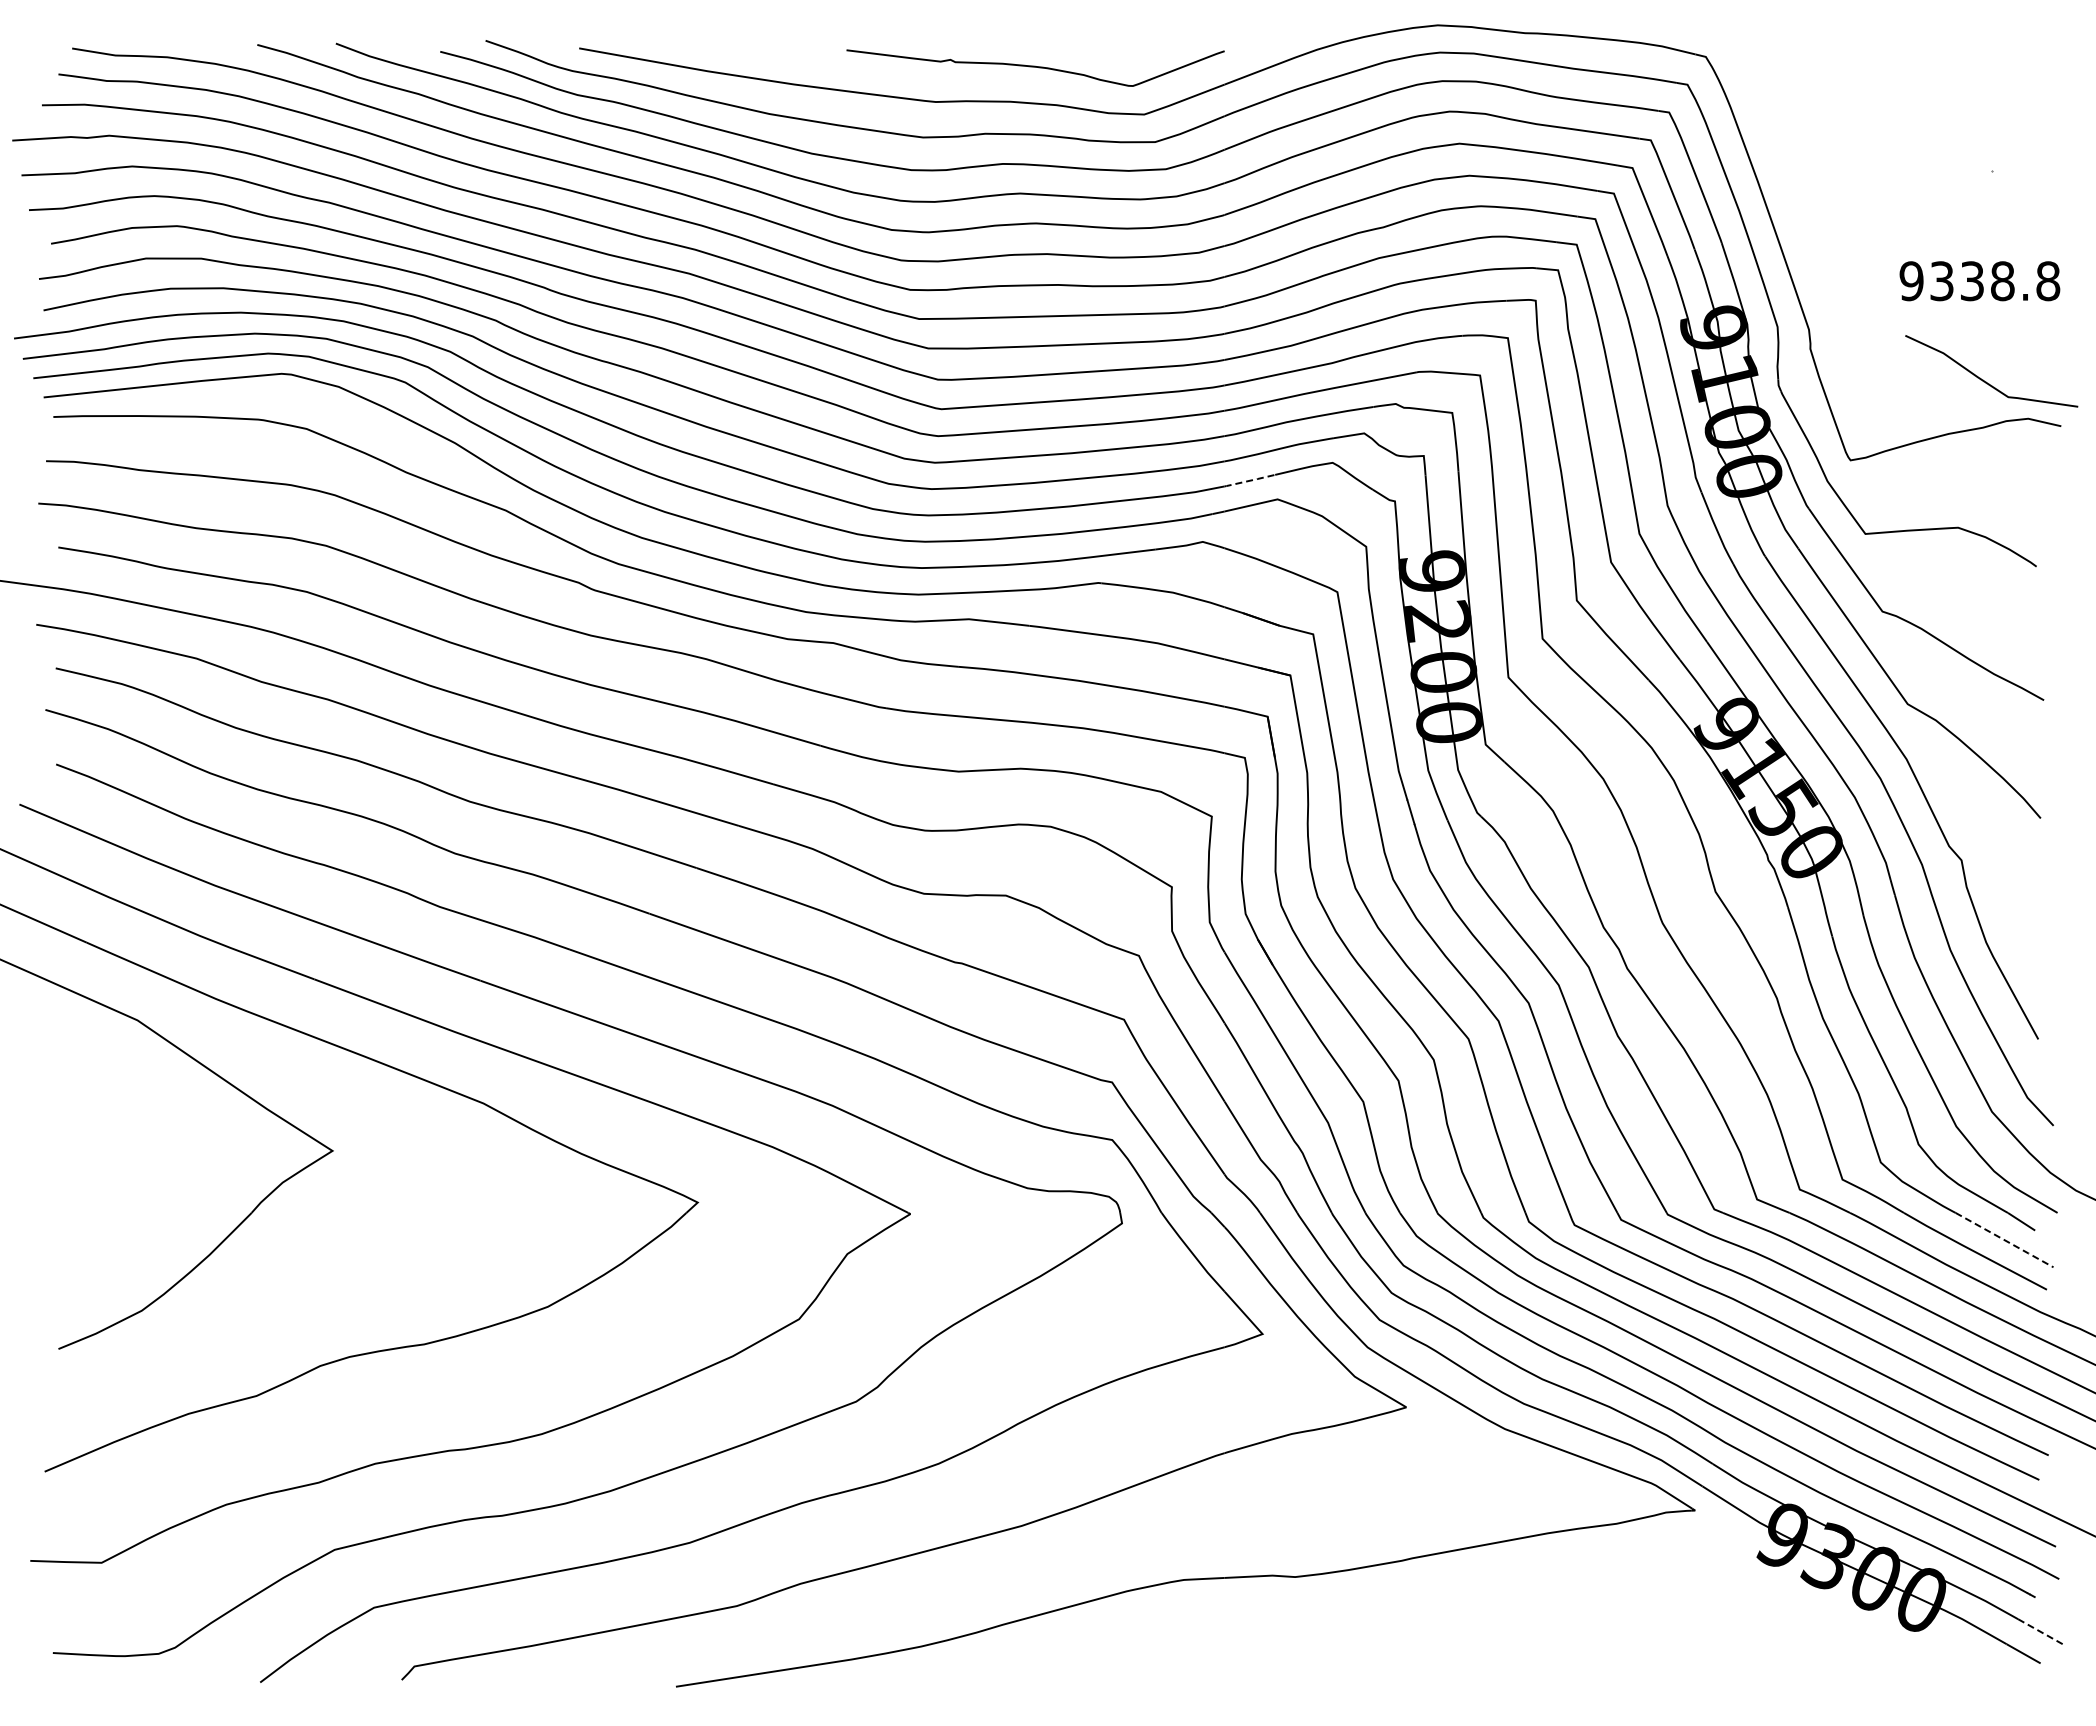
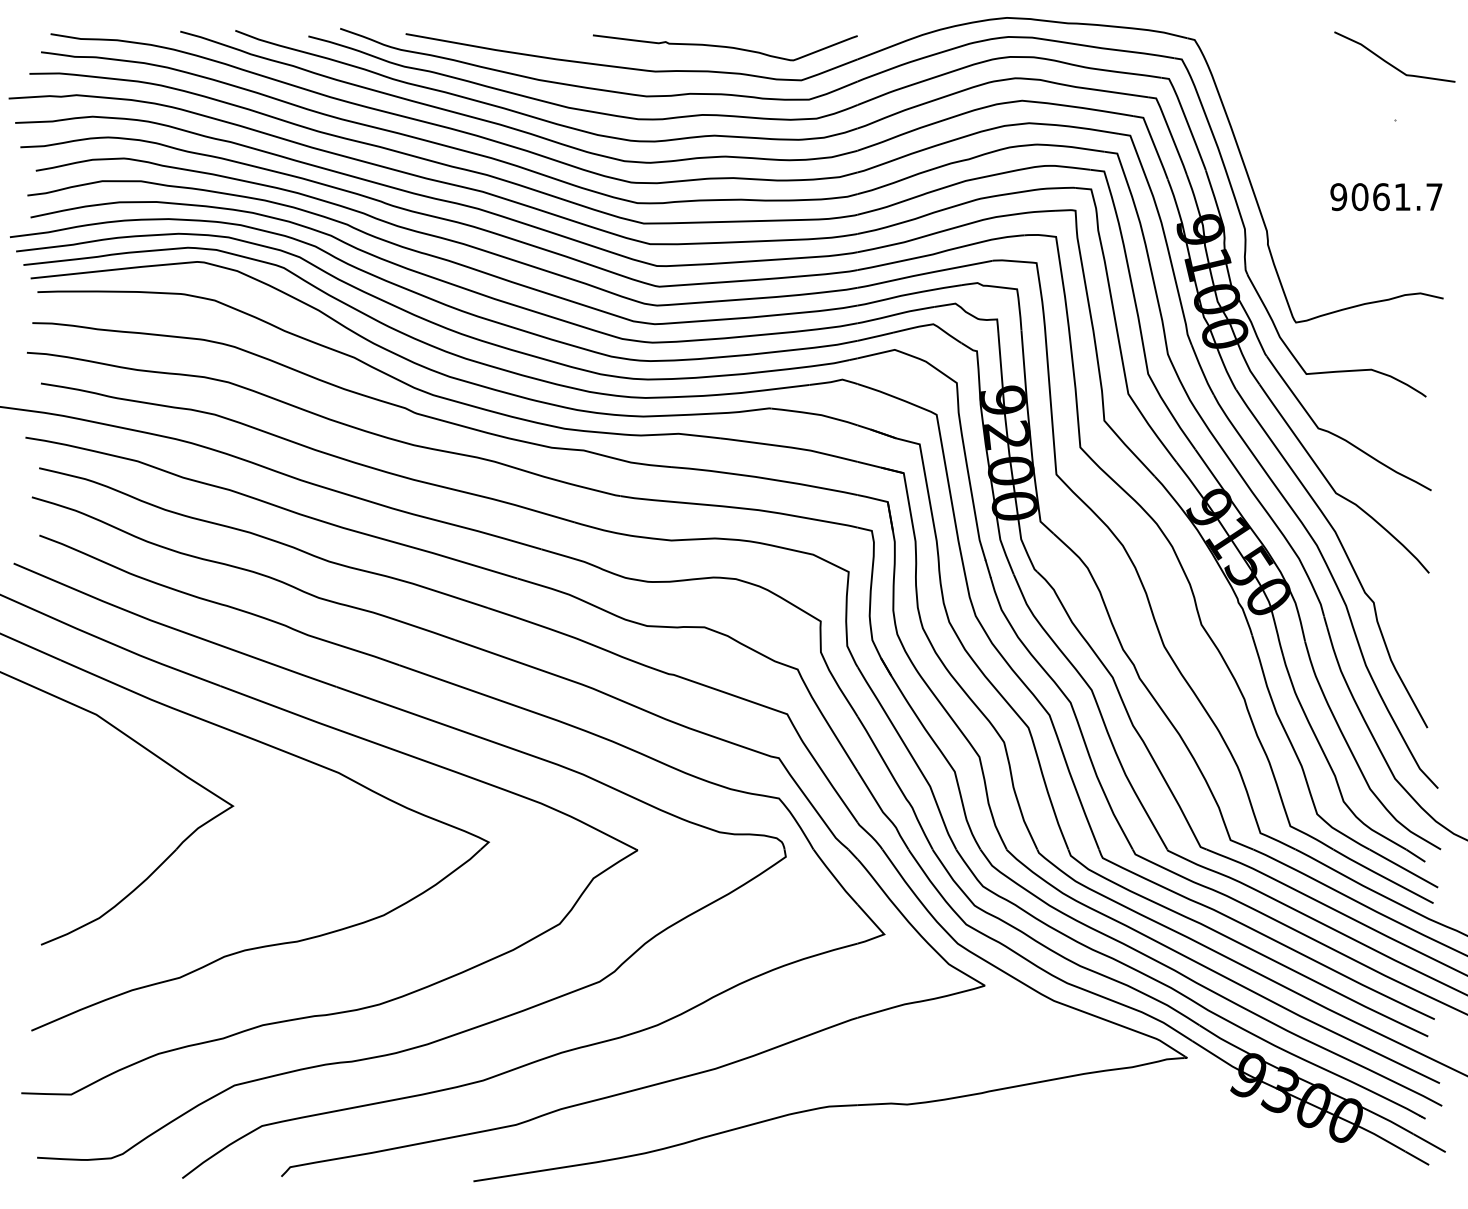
text: (1995, 281) -> (1397, 197), 9338.8 -> 9061.7
curve: (1986, 381) -> (1391, 64), moved
line: (1250, 480) -> (875, 336), dashed -> solid
line: (2005, 1240) -> (1404, 868), dashed -> solid
line: (2041, 1632) -> (1429, 1143), dashed -> solid

